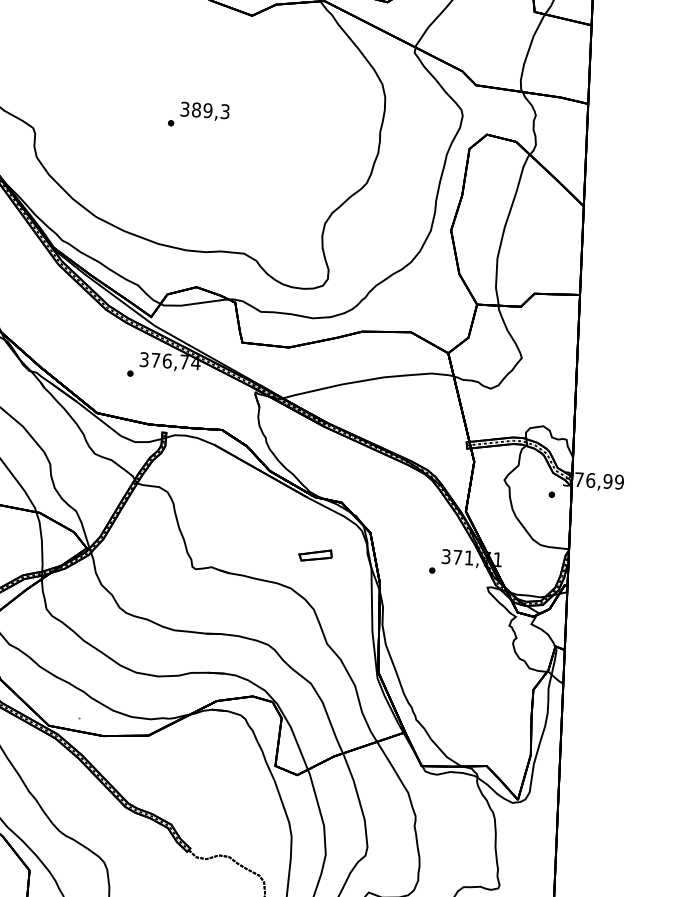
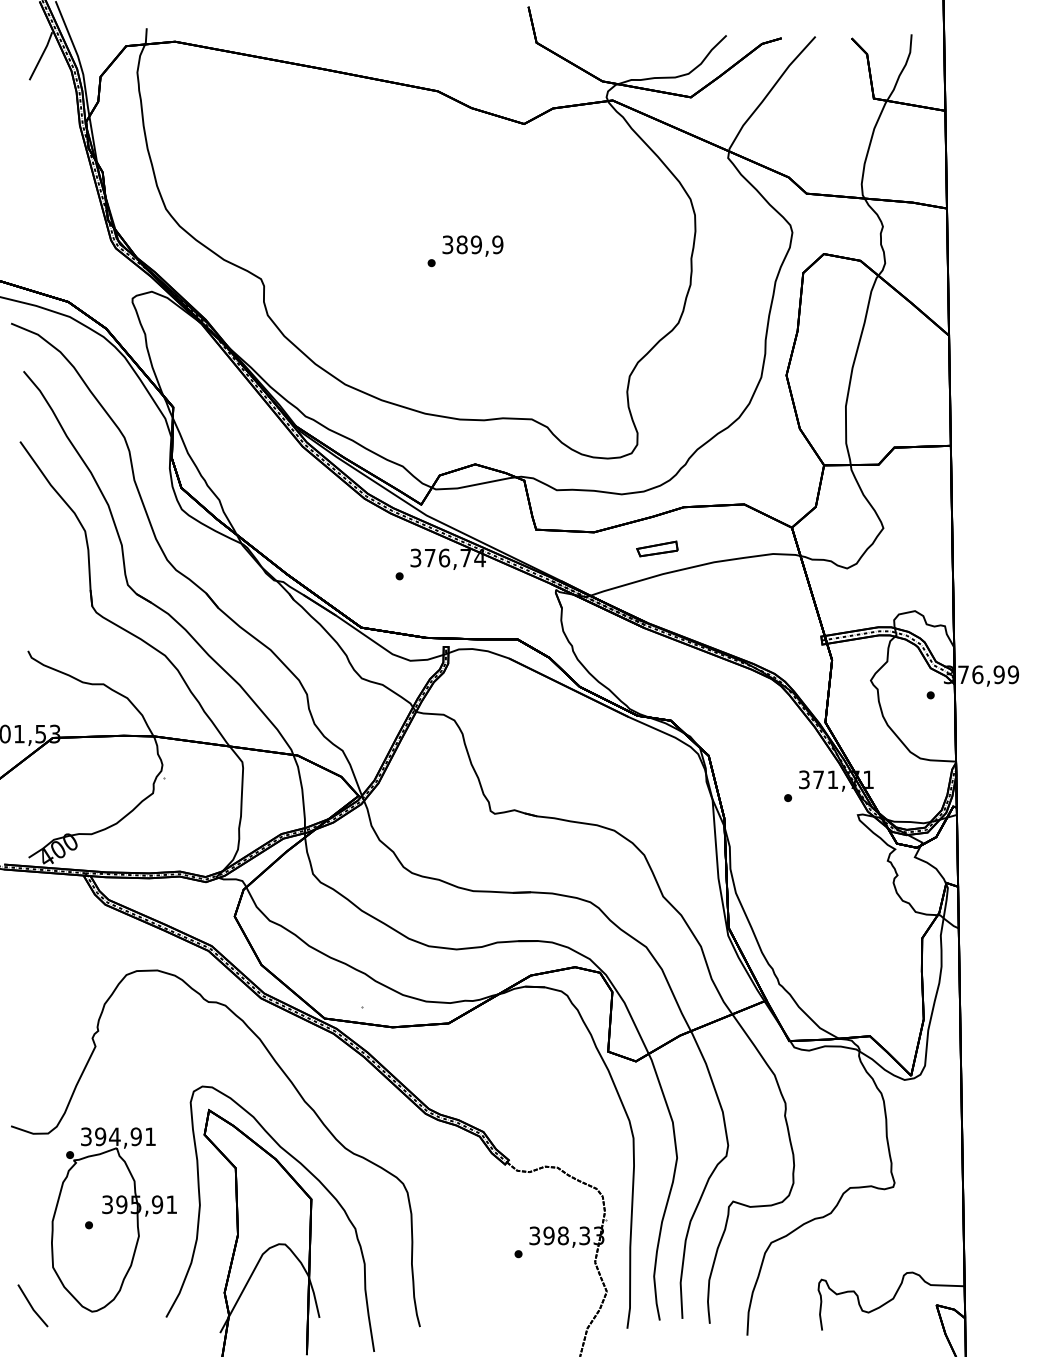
text: (224, 111) -> (497, 244), 389,3 -> 389,9
part: (315, 555) -> (657, 548), moved

